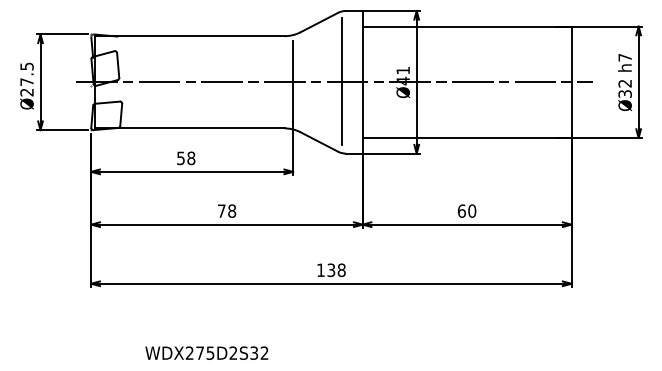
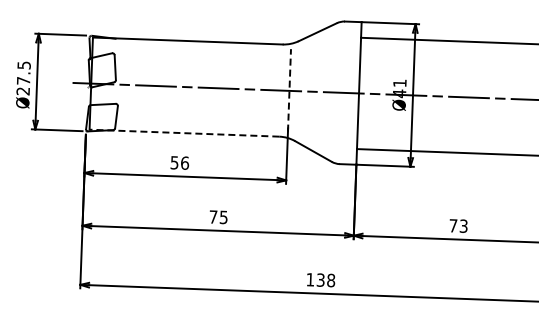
line: (293, 81) -> (289, 90), solid -> dashed
line: (341, 81) -> (337, 91), removed
line: (189, 128) -> (184, 133), solid -> dashed
text: (191, 157) -> (185, 162), 58 -> 56
text: (232, 210) -> (224, 216), 78 -> 75
text: (466, 210) -> (458, 225), 60 -> 73

